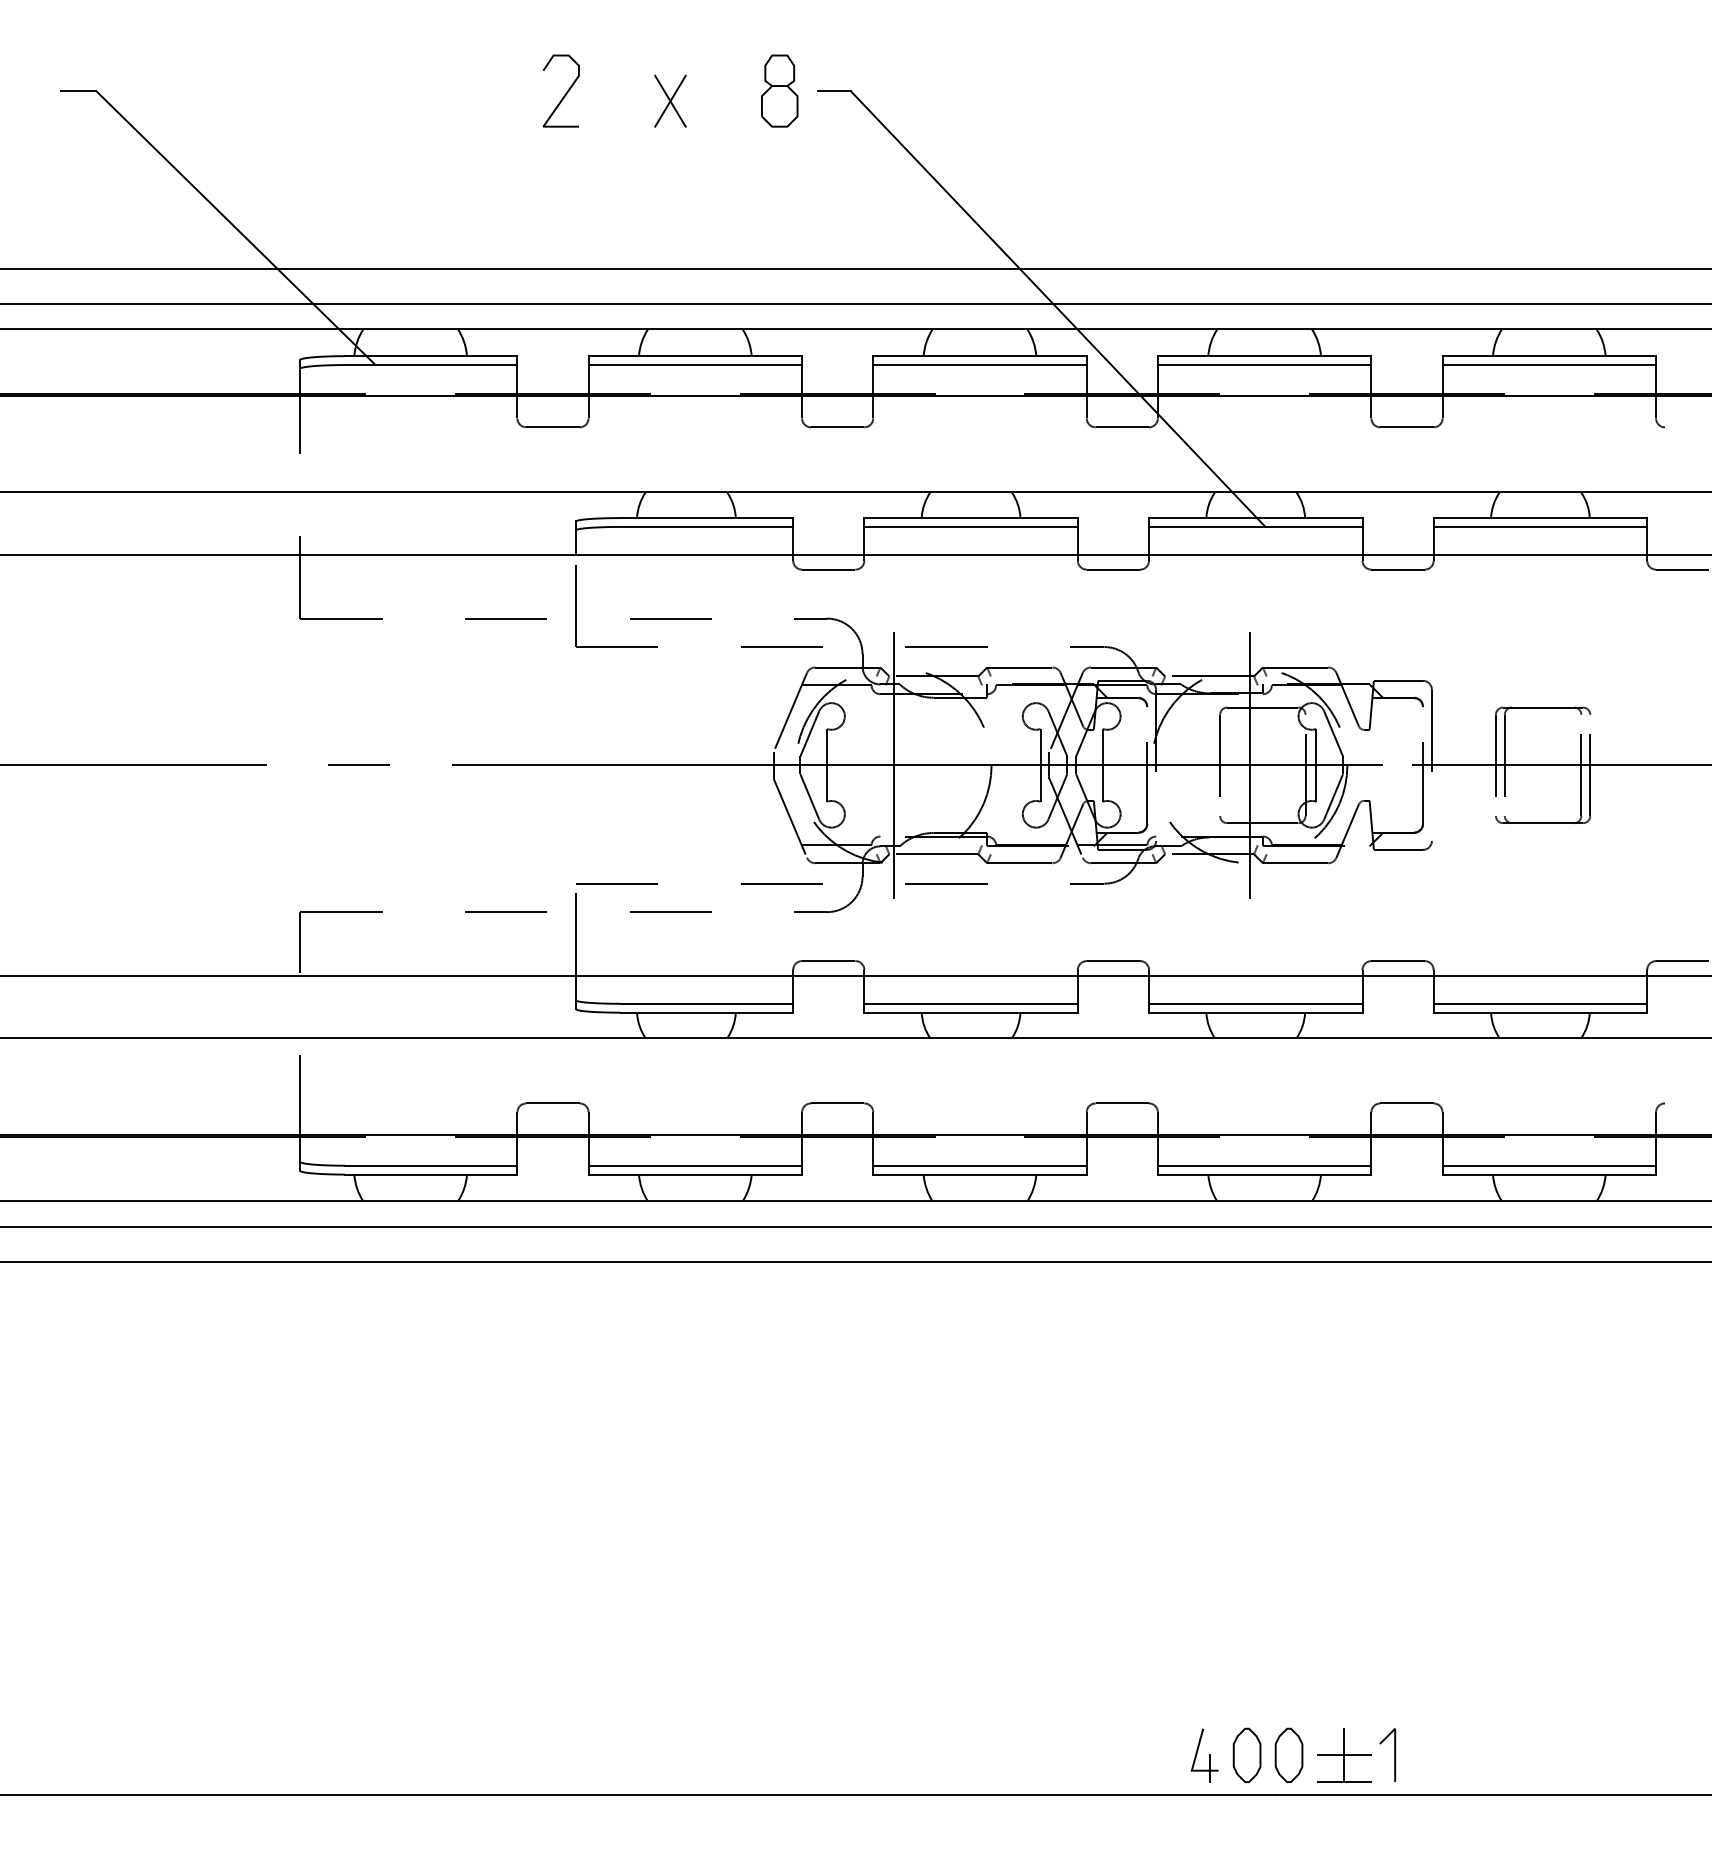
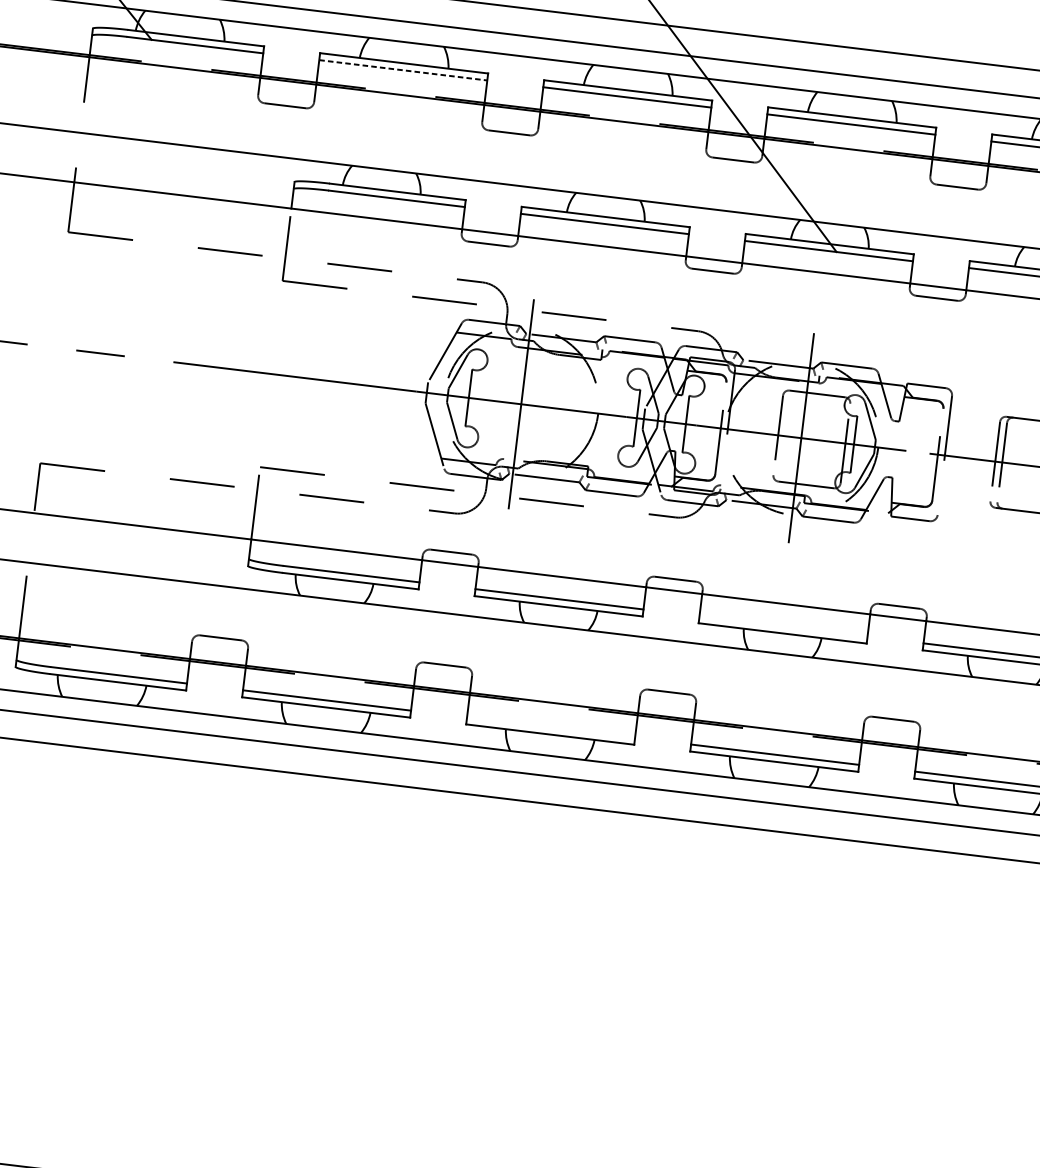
line: (695, 365) -> (403, 70), solid -> dashed
line: (1255, 1003) -> (783, 626), removed
line: (979, 1165) -> (550, 727), removed

